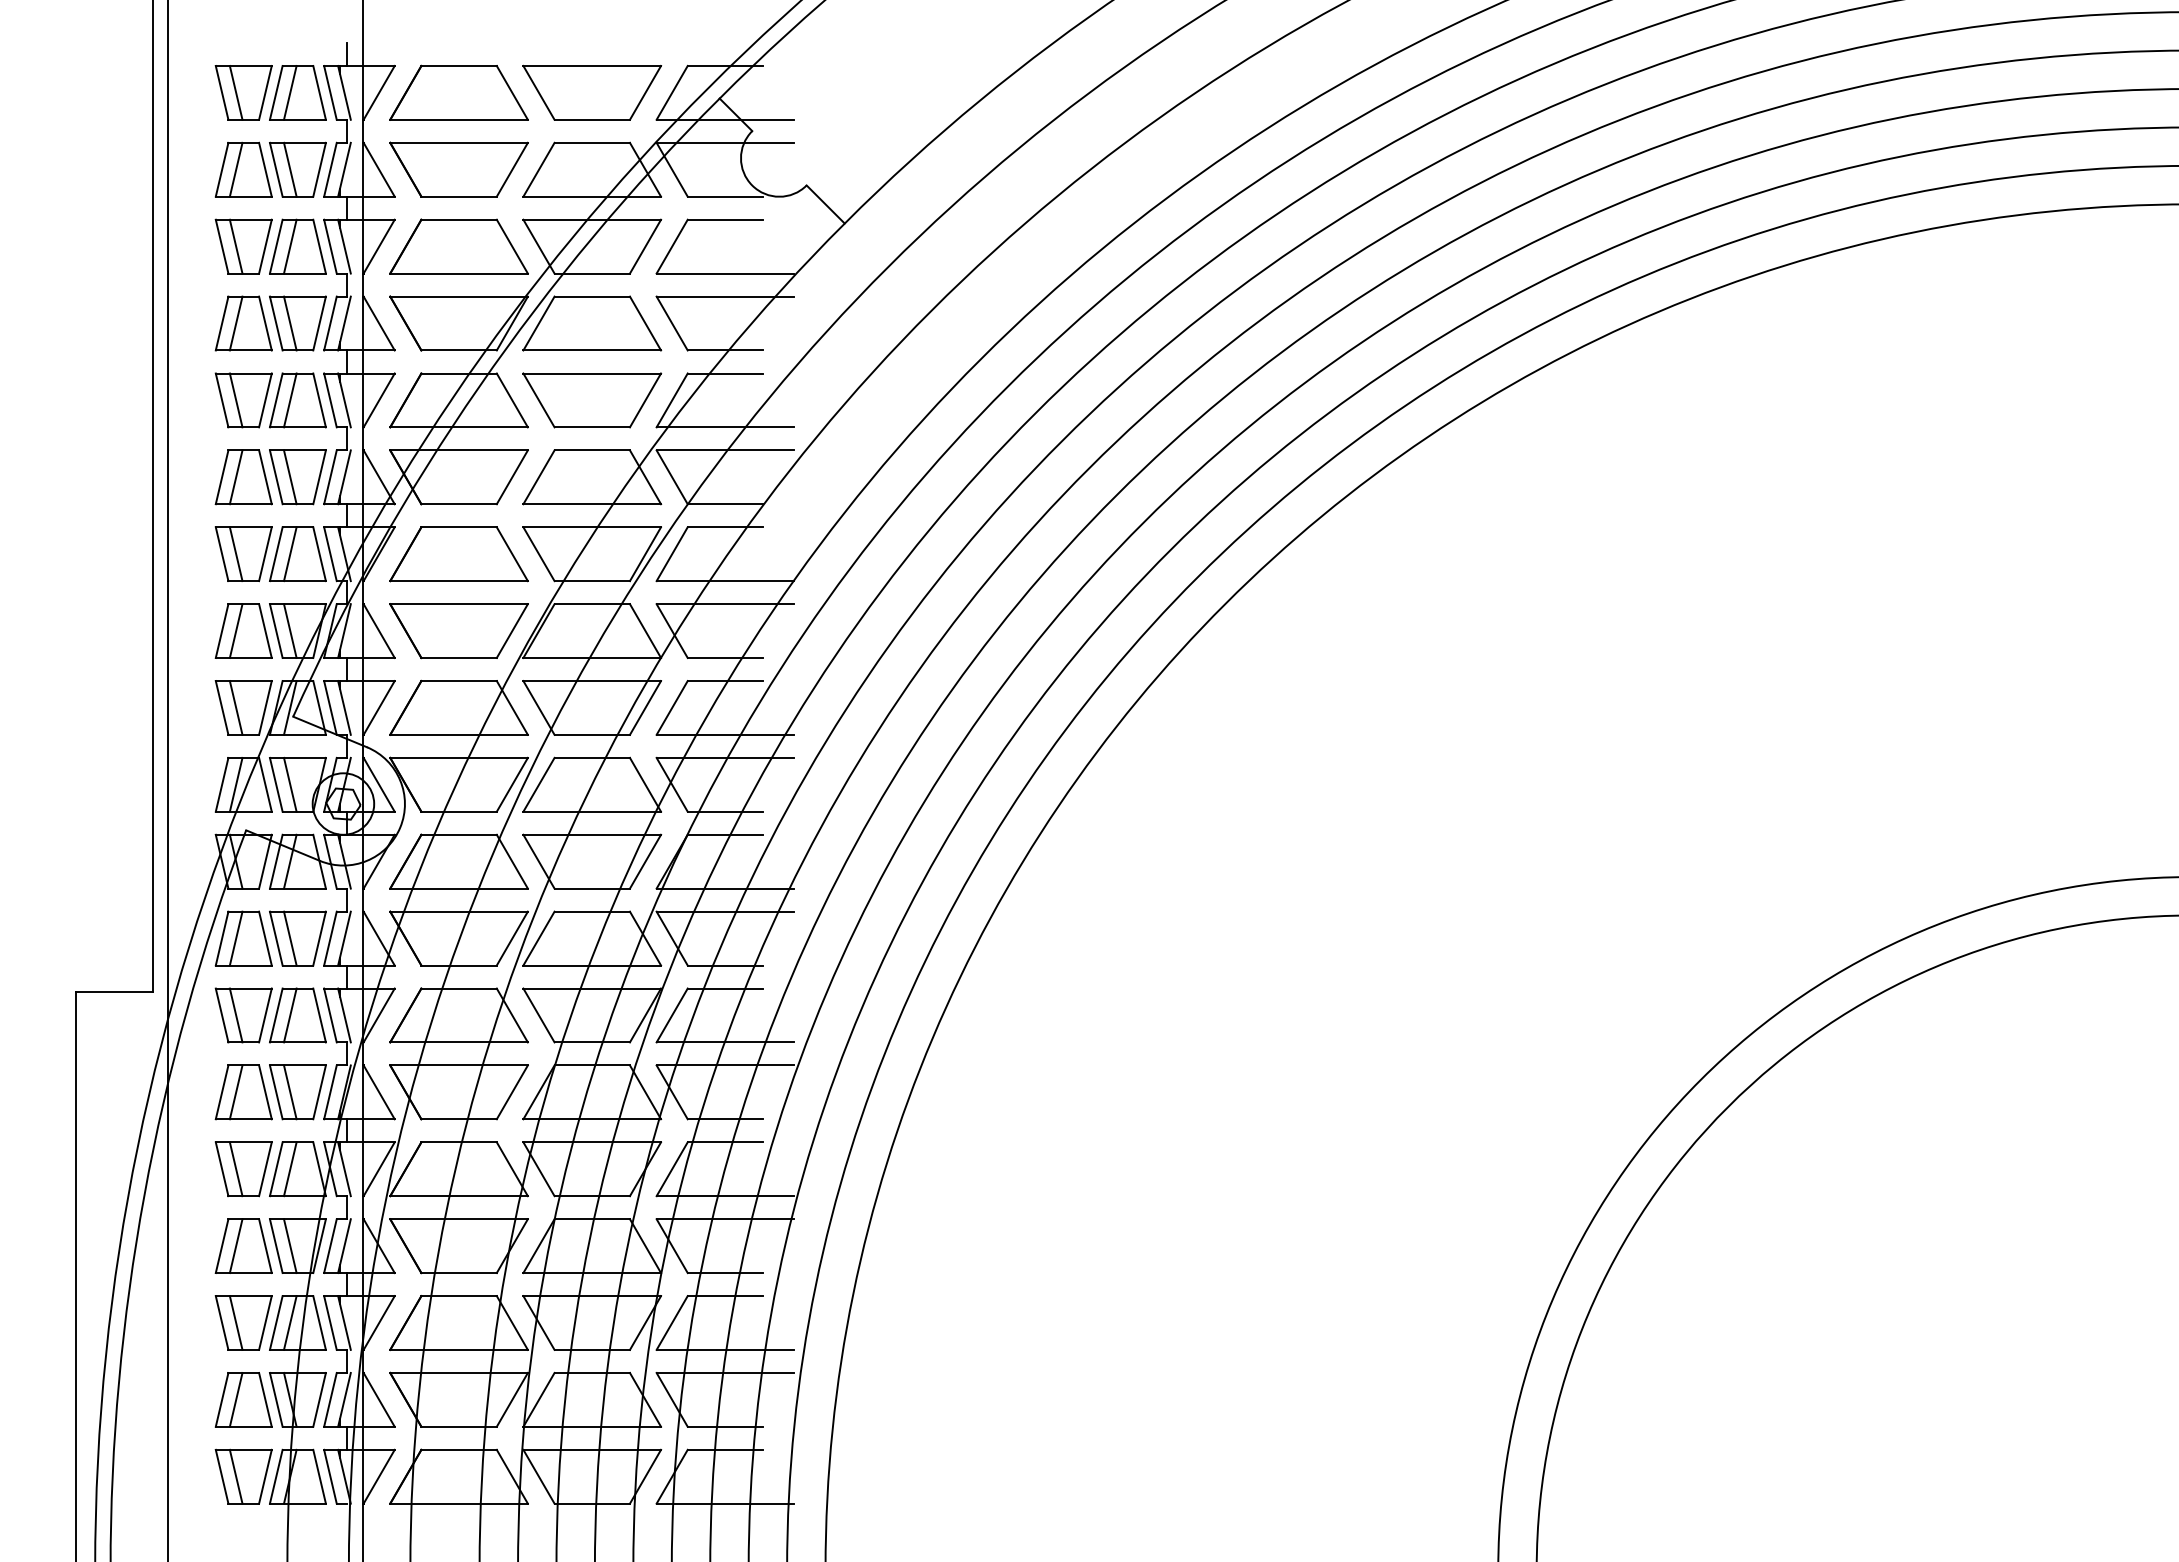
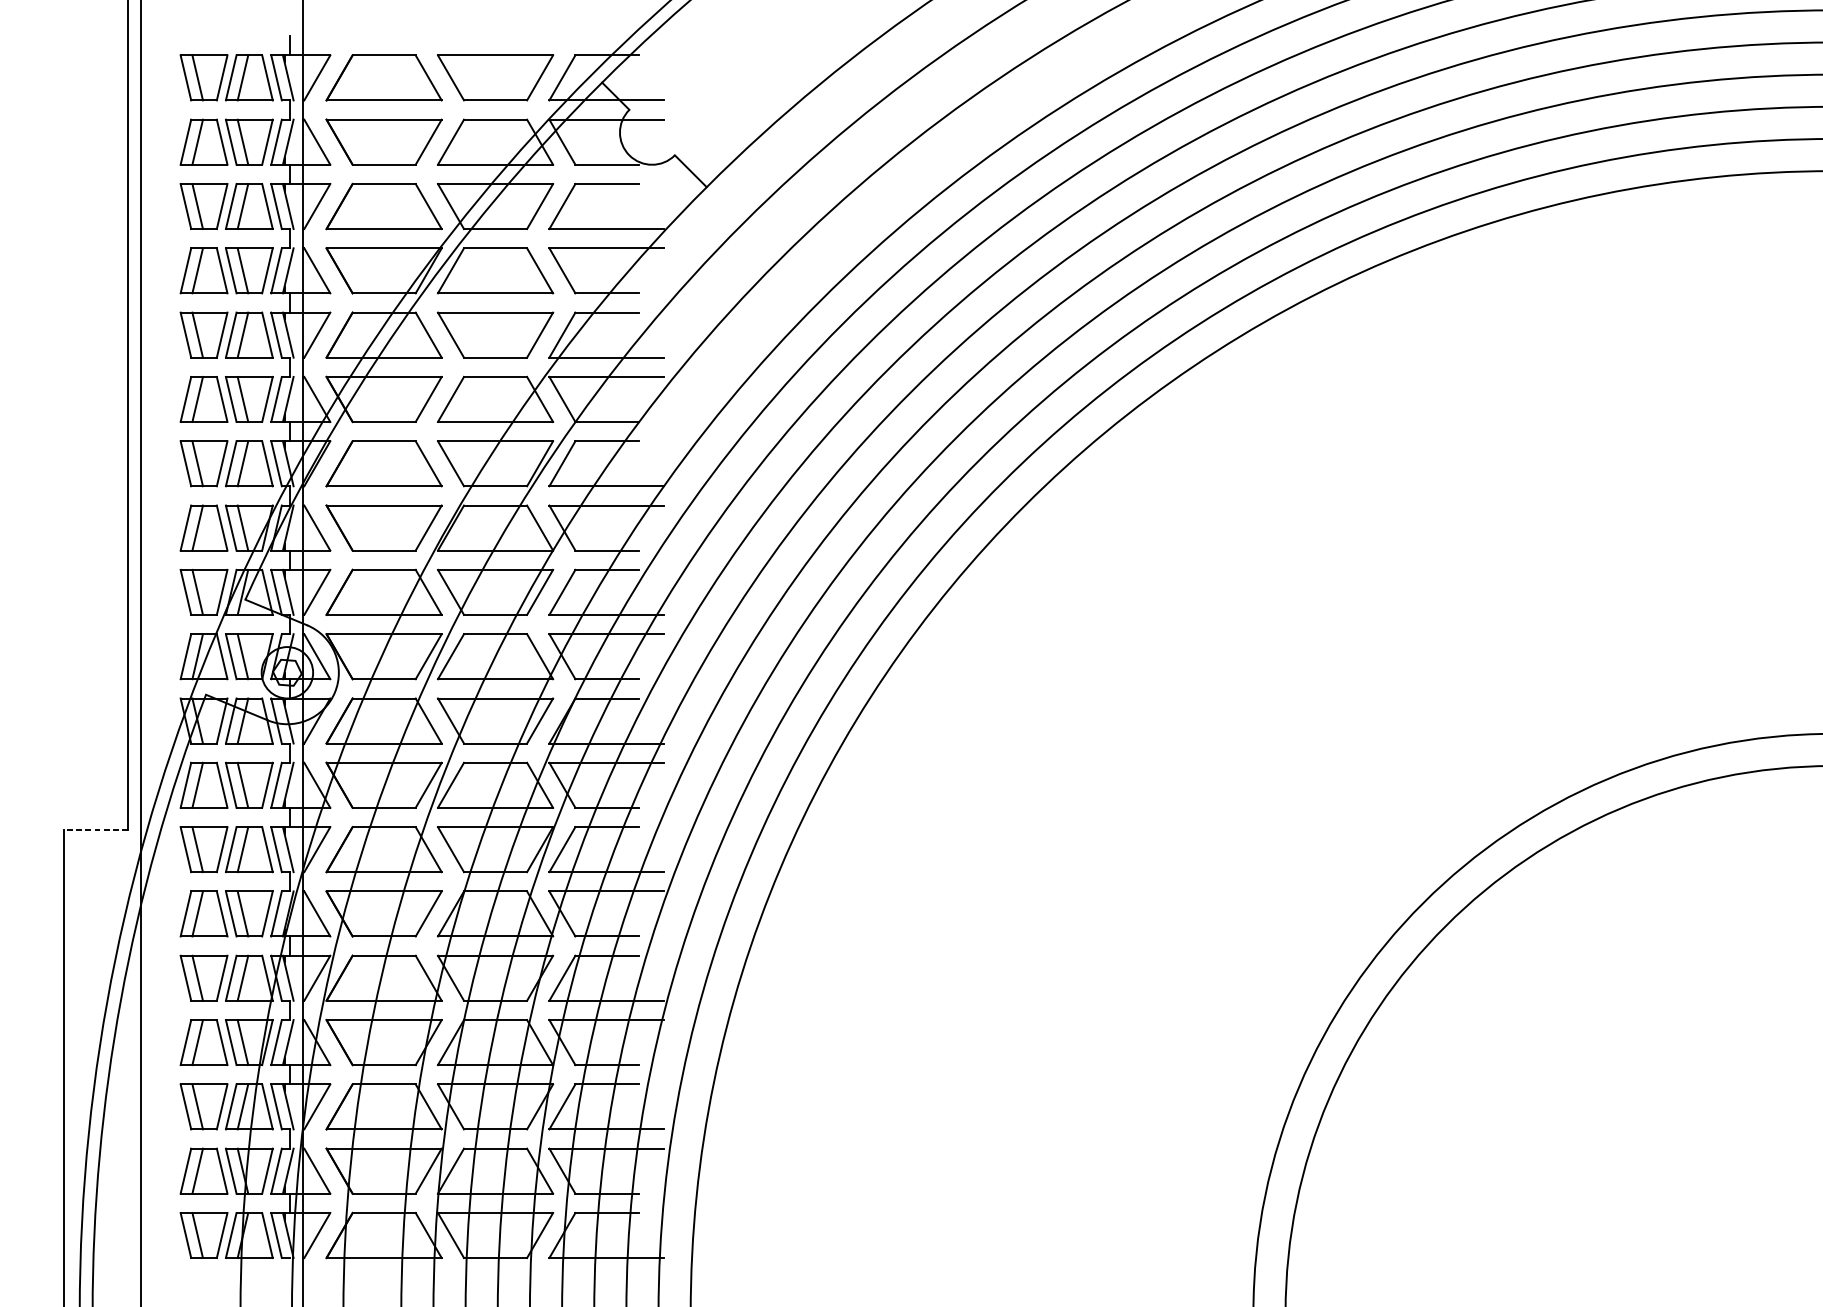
line: (113, 992) -> (95, 830), solid -> dashed

